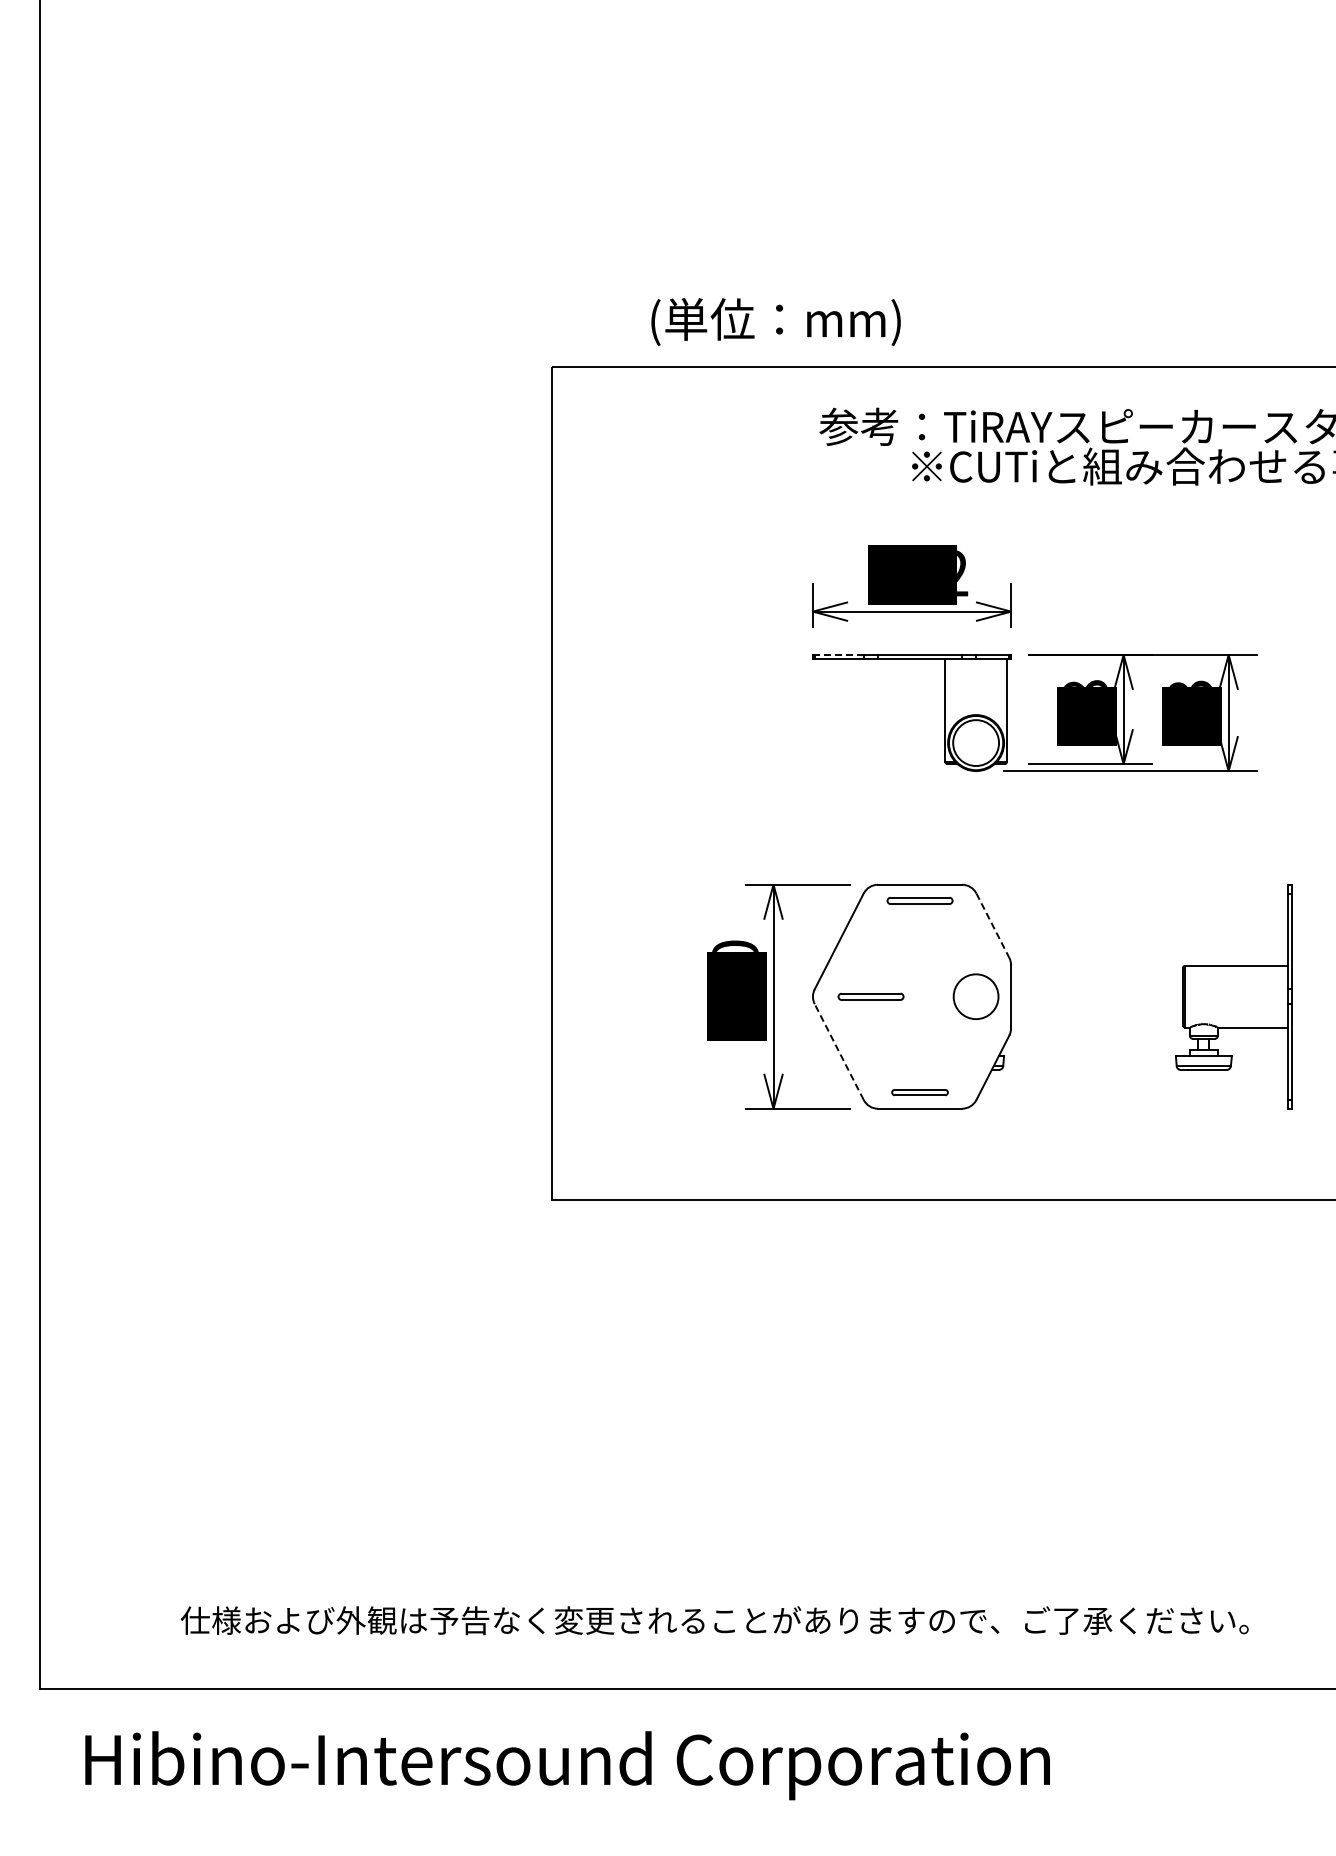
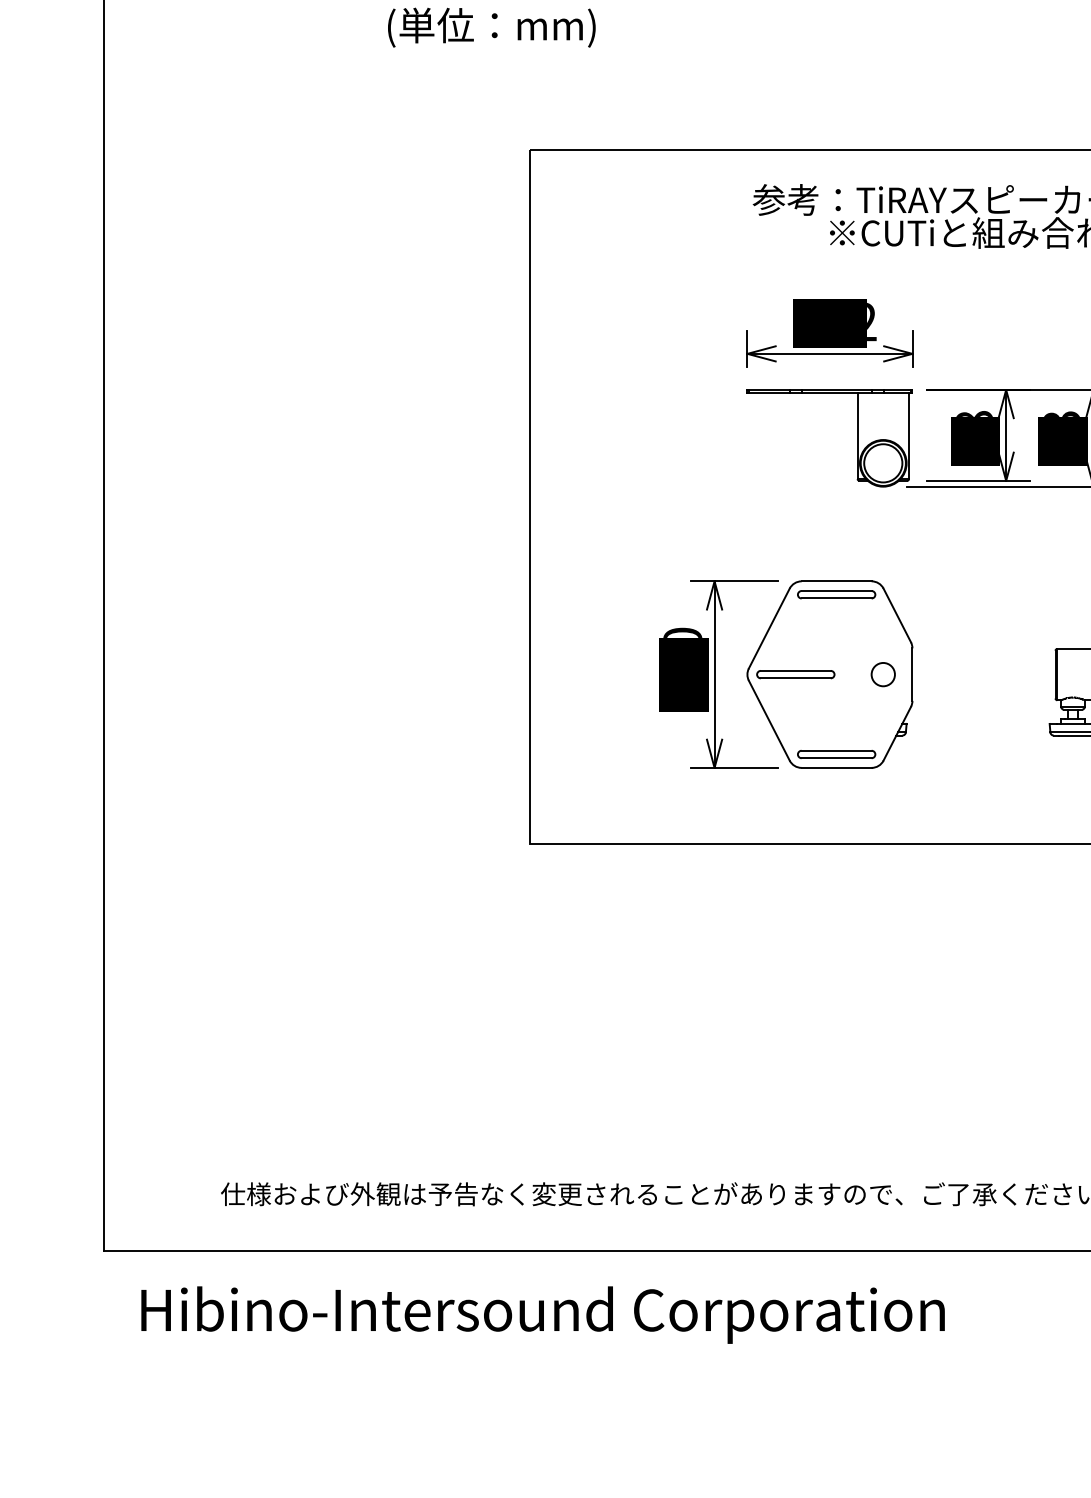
text: (775, 321) -> (491, 27), moved
line: (838, 654) -> (768, 389), dashed -> solid
part: (919, 900) -> (836, 594), size x1.43
line: (993, 926) -> (897, 616), dashed -> solid
part: (870, 996) -> (795, 674), size x1.43
circle: (976, 996) -> (883, 674), size x0.62
line: (839, 1052) -> (769, 721), dashed -> solid
part: (919, 1092) -> (836, 754), size x1.67

